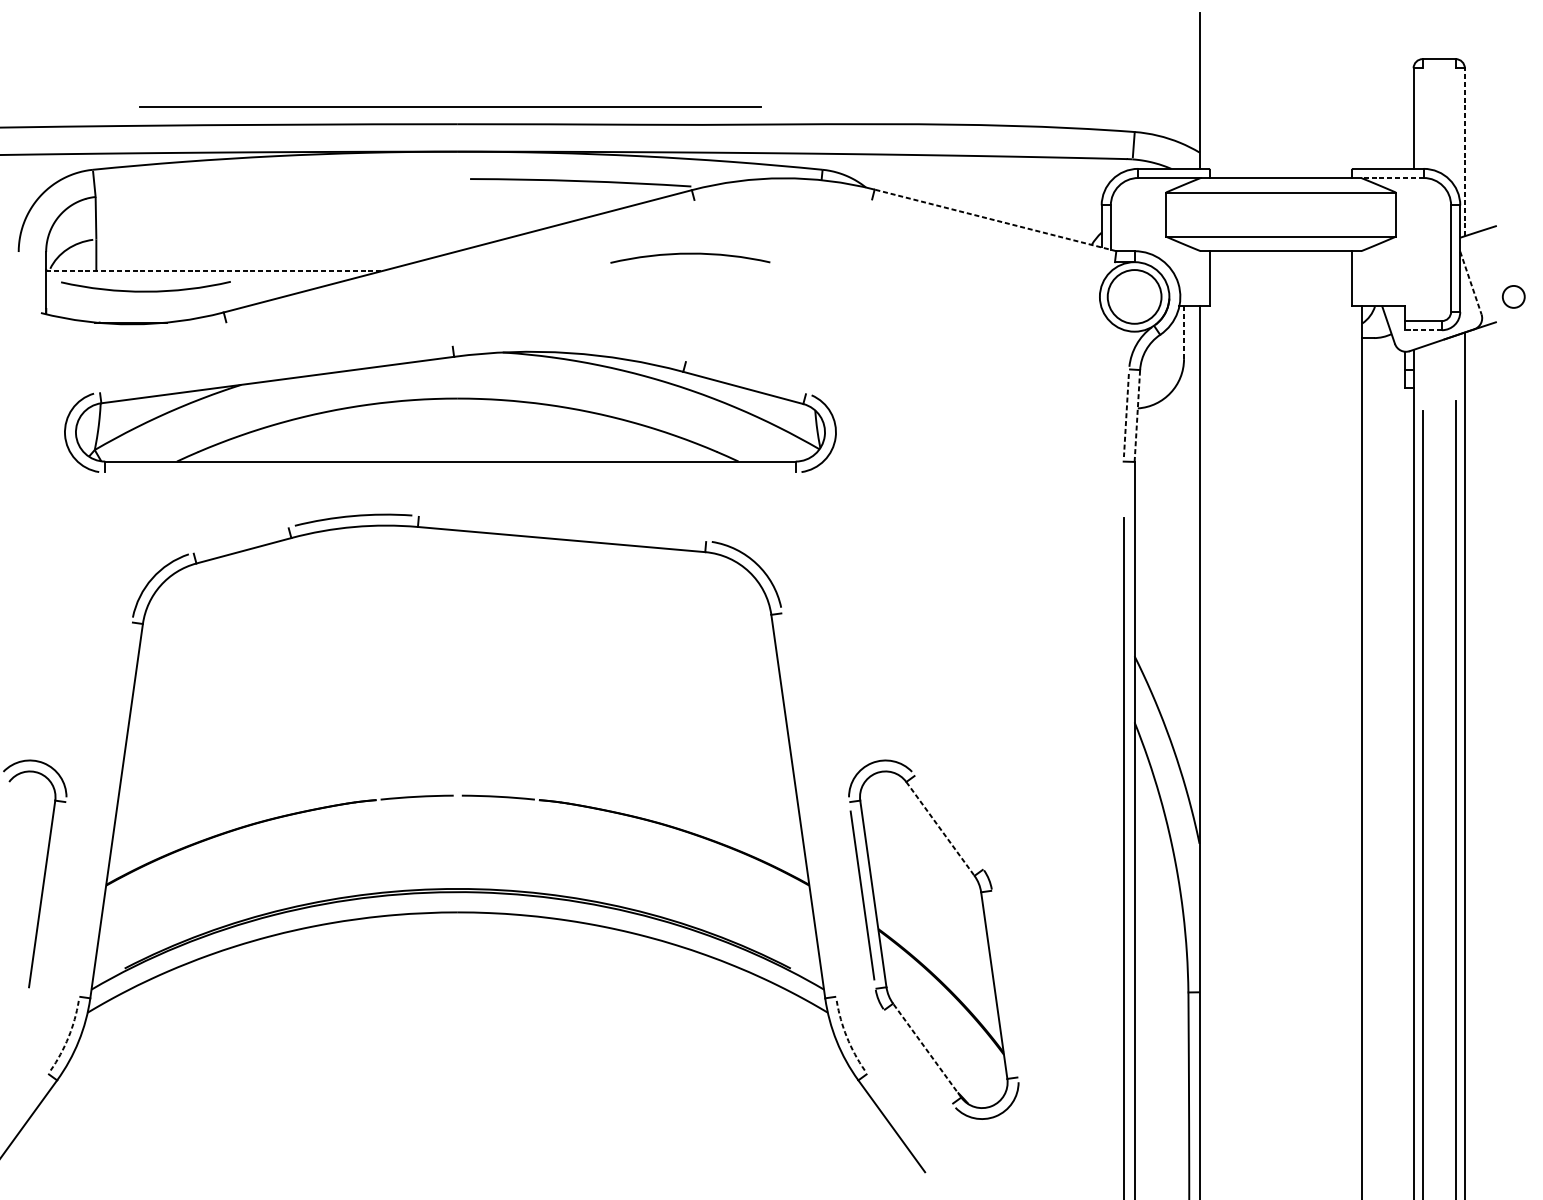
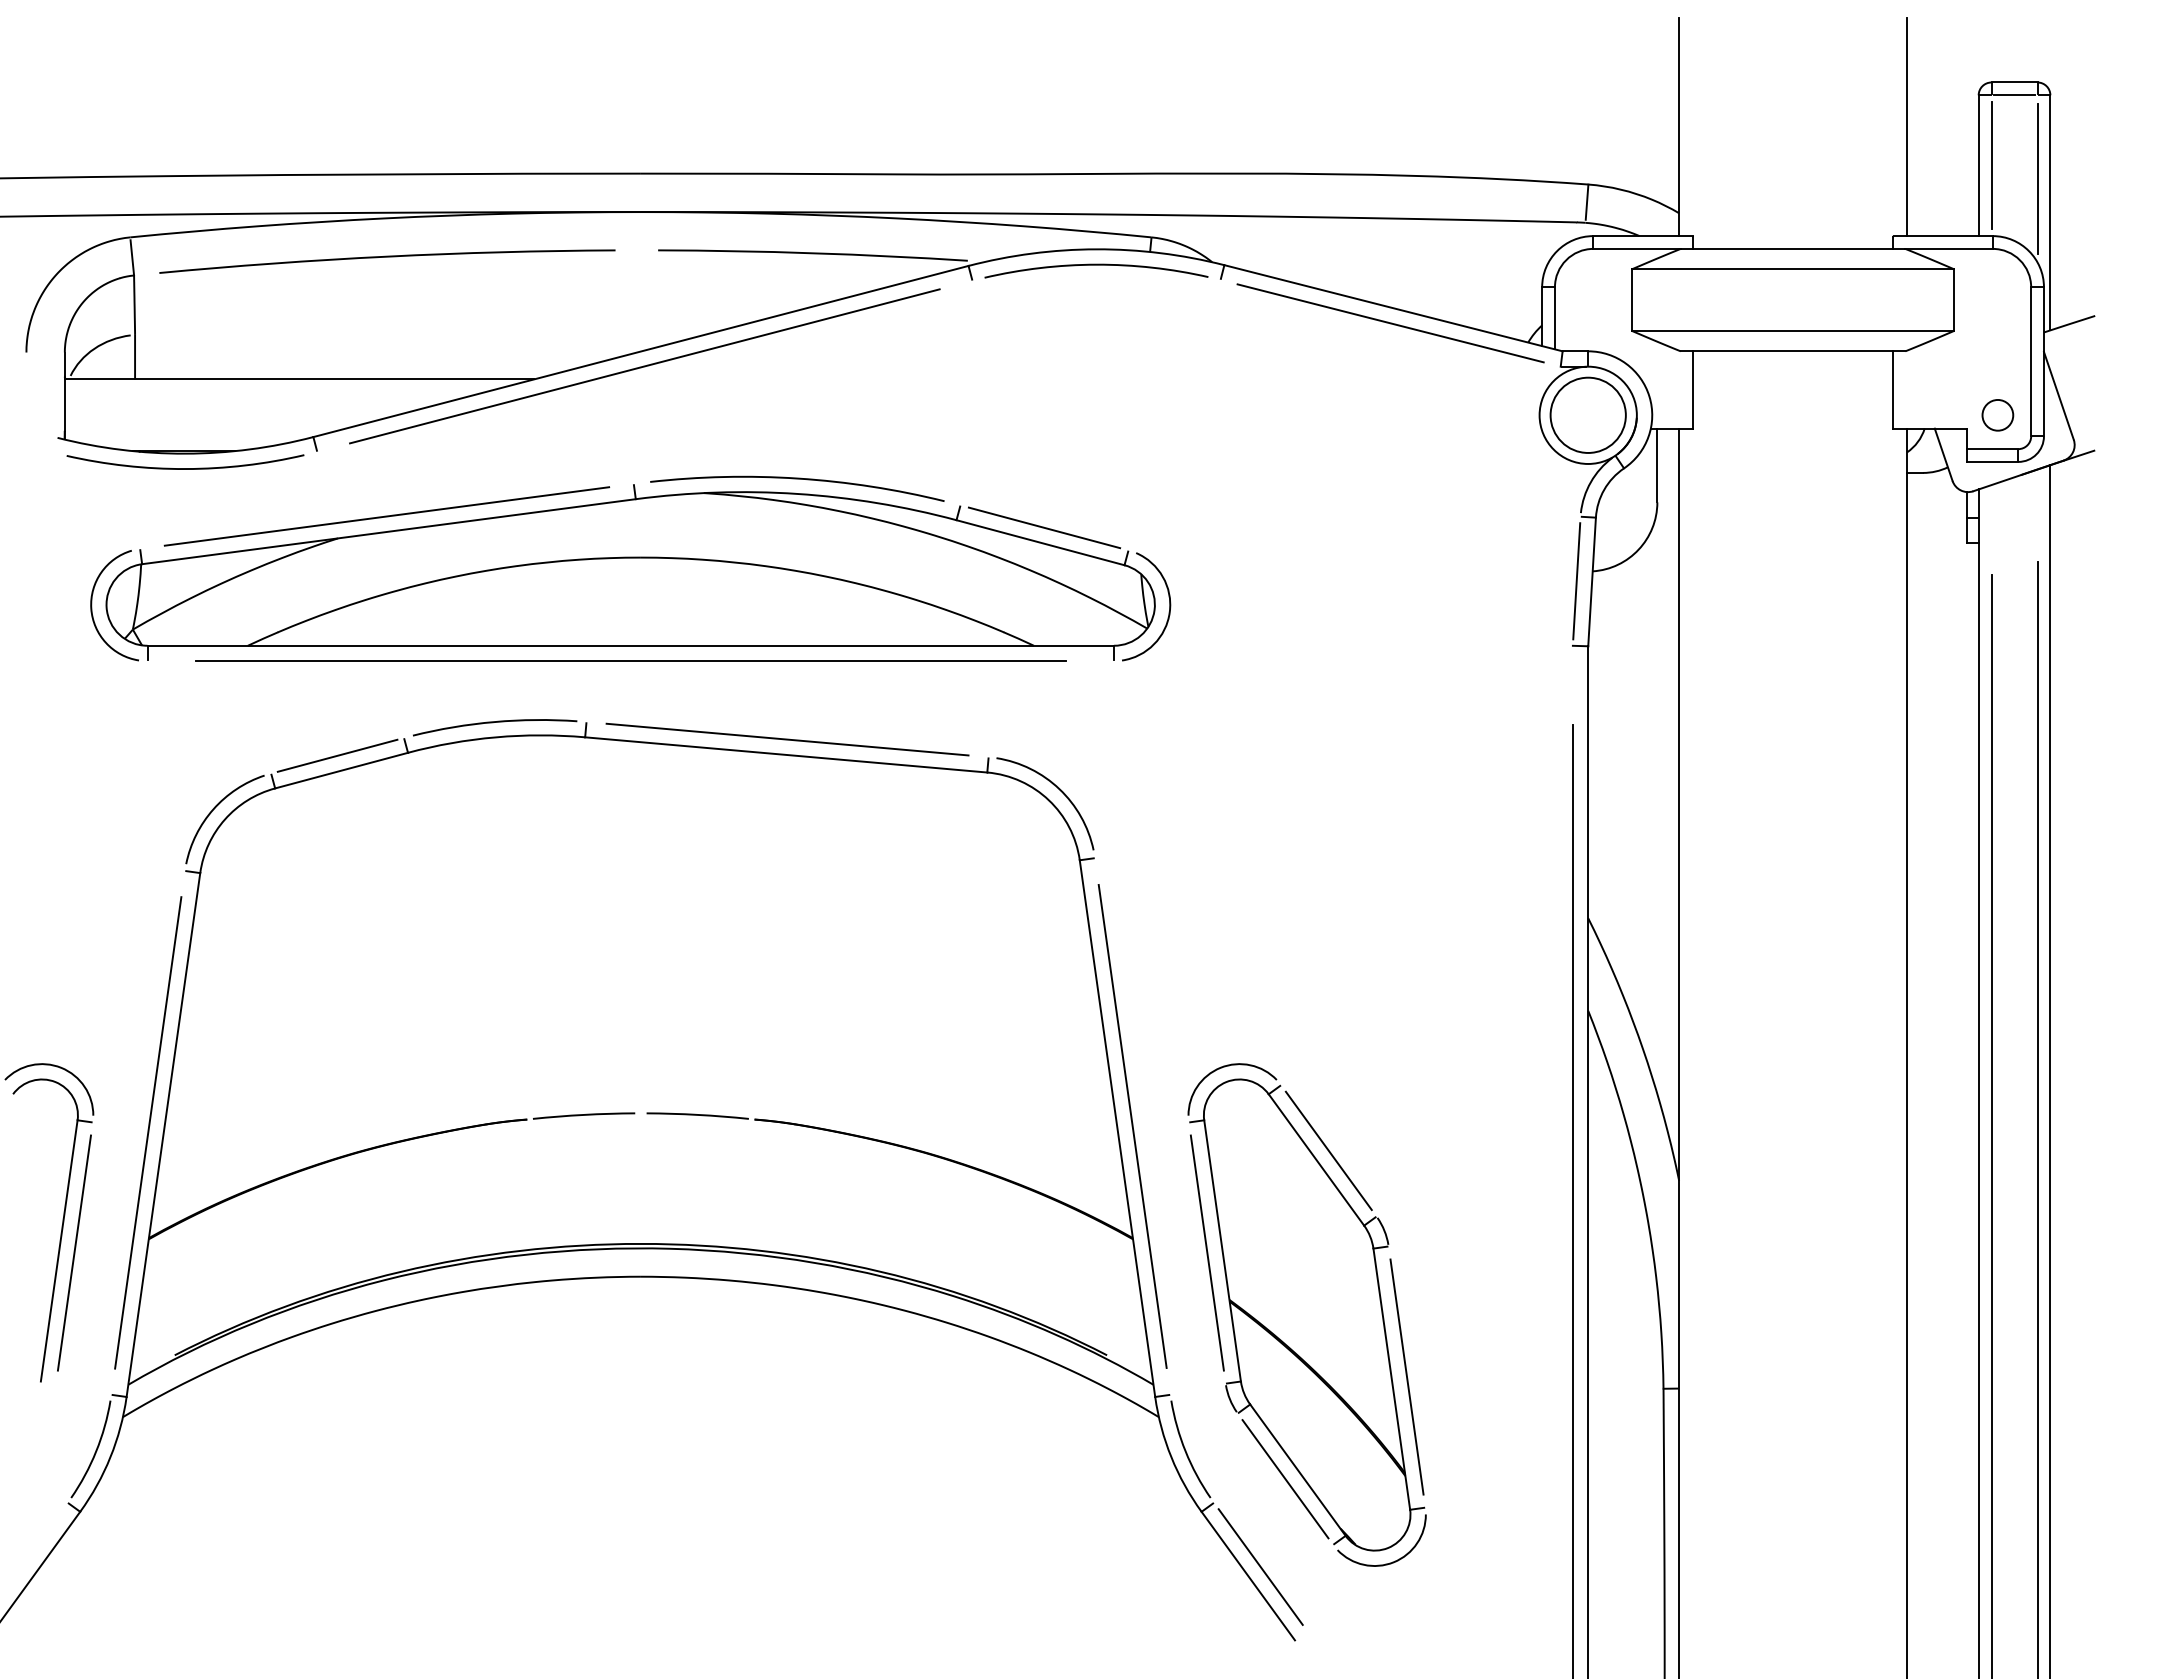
line: (1439, 68) -> (2014, 95), added
line: (1362, 91) -> (1907, 127), added
line: (450, 106) -> (630, 660), moved
line: (1422, 118) -> (1991, 165), added
line: (1455, 127) -> (2037, 178), added
line: (1464, 152) -> (2050, 212), dashed -> solid
line: (1392, 177) -> (1949, 248), dashed -> solid
curve: (276, 184) -> (387, 257), added
line: (995, 220) -> (1393, 308), dashed -> solid
line: (993, 231) -> (1390, 323), added
arc: (690, 254) -> (1096, 265), moved
line: (460, 262) -> (644, 366), added
line: (213, 271) -> (298, 379), dashed -> solid
line: (1471, 283) -> (2059, 396), dashed -> solid
arc: (145, 291) -> (185, 468), moved
circle: (1513, 297) -> (1997, 415), moved
line: (1423, 329) -> (1992, 461), dashed -> solid
line: (1184, 332) -> (1657, 465), dashed -> solid
arc: (569, 342) -> (797, 479), added
line: (275, 369) -> (386, 516), added
line: (746, 377) -> (1044, 527), added
line: (1126, 415) -> (1576, 581), dashed -> solid
line: (1137, 415) -> (1592, 581), dashed -> solid
line: (562, 528) -> (787, 739), added
line: (240, 539) -> (337, 755), added
line: (809, 804) -> (1132, 1125), added
line: (105, 809) -> (148, 1132), added
line: (949, 822) -> (1328, 1150), added
line: (940, 829) -> (1316, 1160), dashed -> solid
line: (52, 895) -> (73, 1252), added
line: (1004, 983) -> (1406, 1376), added
arc: (68, 1037) -> (96, 1451), dashed -> solid
arc: (846, 1037) -> (1185, 1451), dashed -> solid
line: (926, 1050) -> (1297, 1469), dashed -> solid
line: (918, 1057) -> (1285, 1479), added
line: (900, 1119) -> (1260, 1566), added

